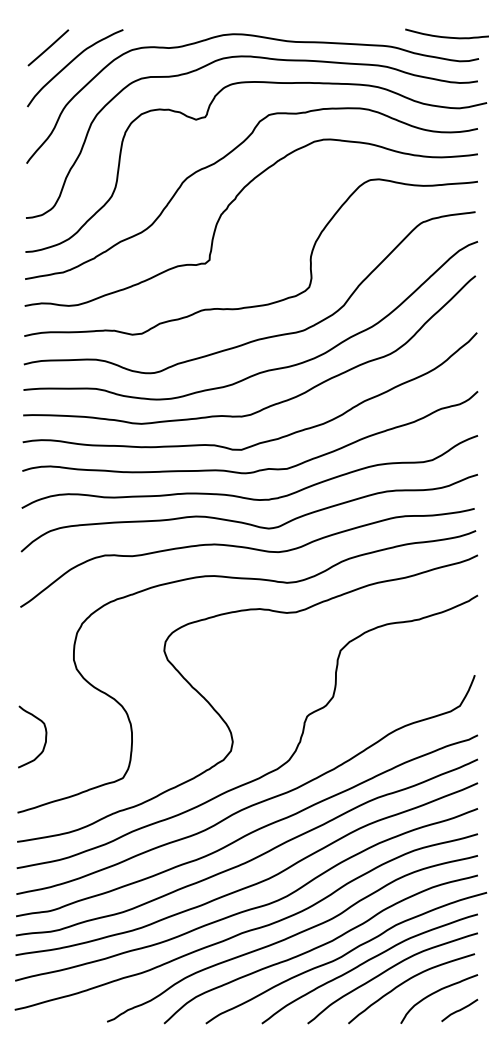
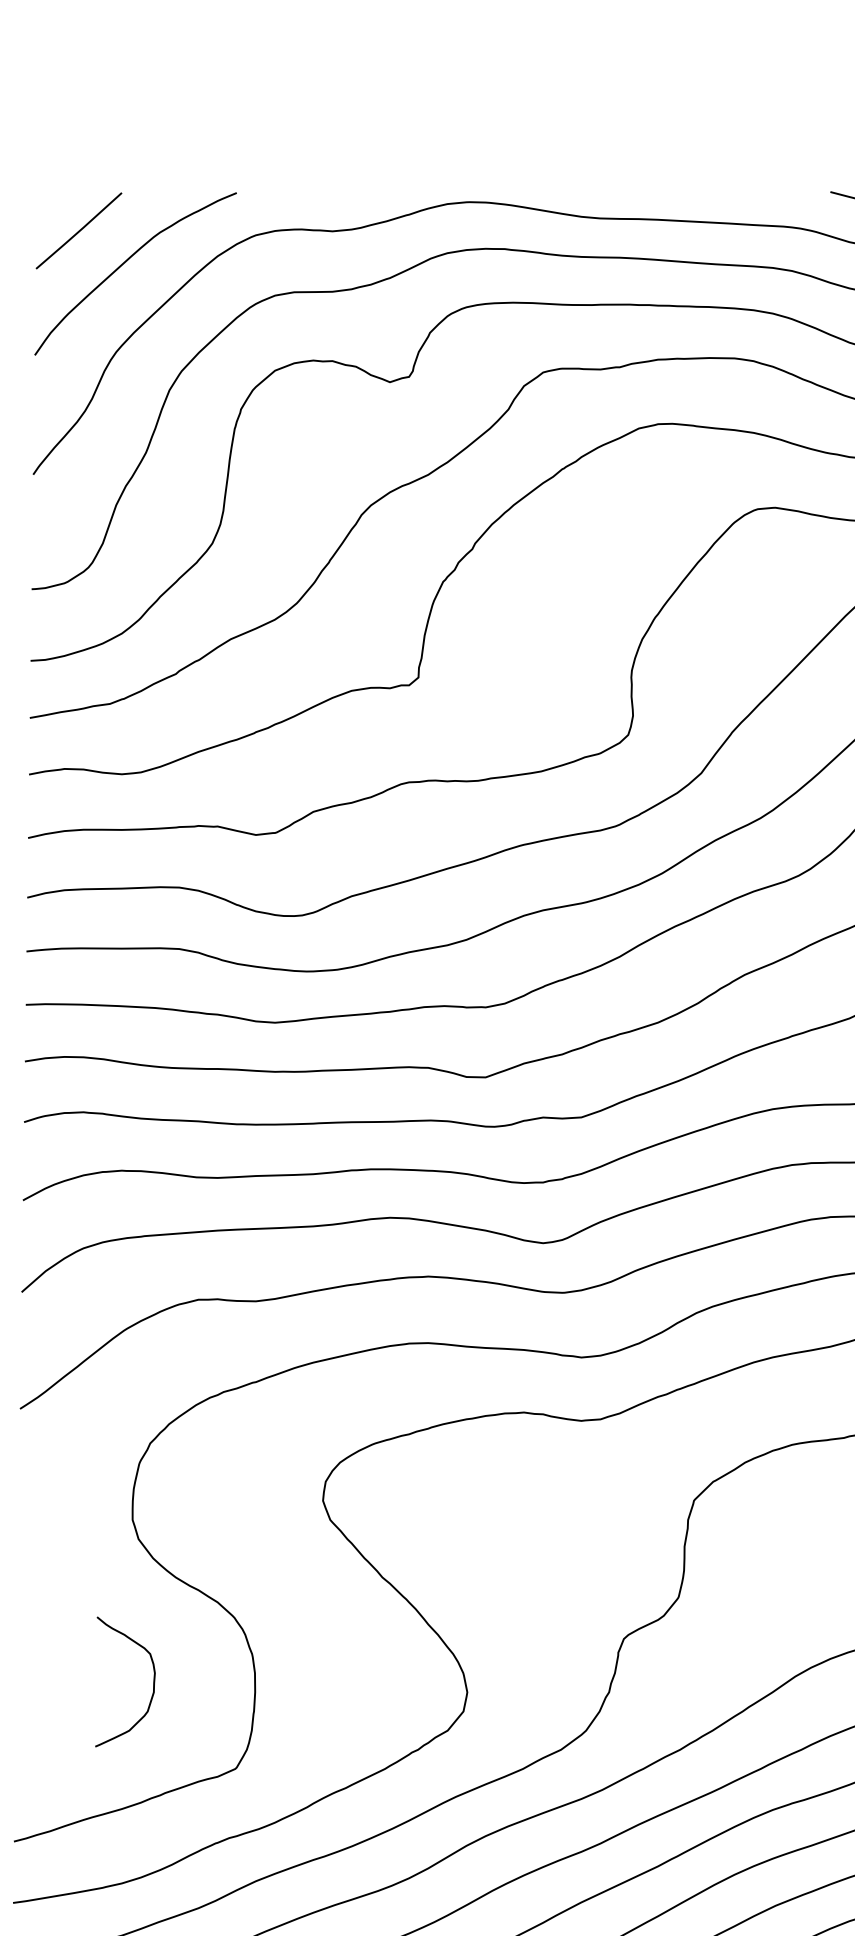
curve: (45, 736) -> (152, 1681), moved

